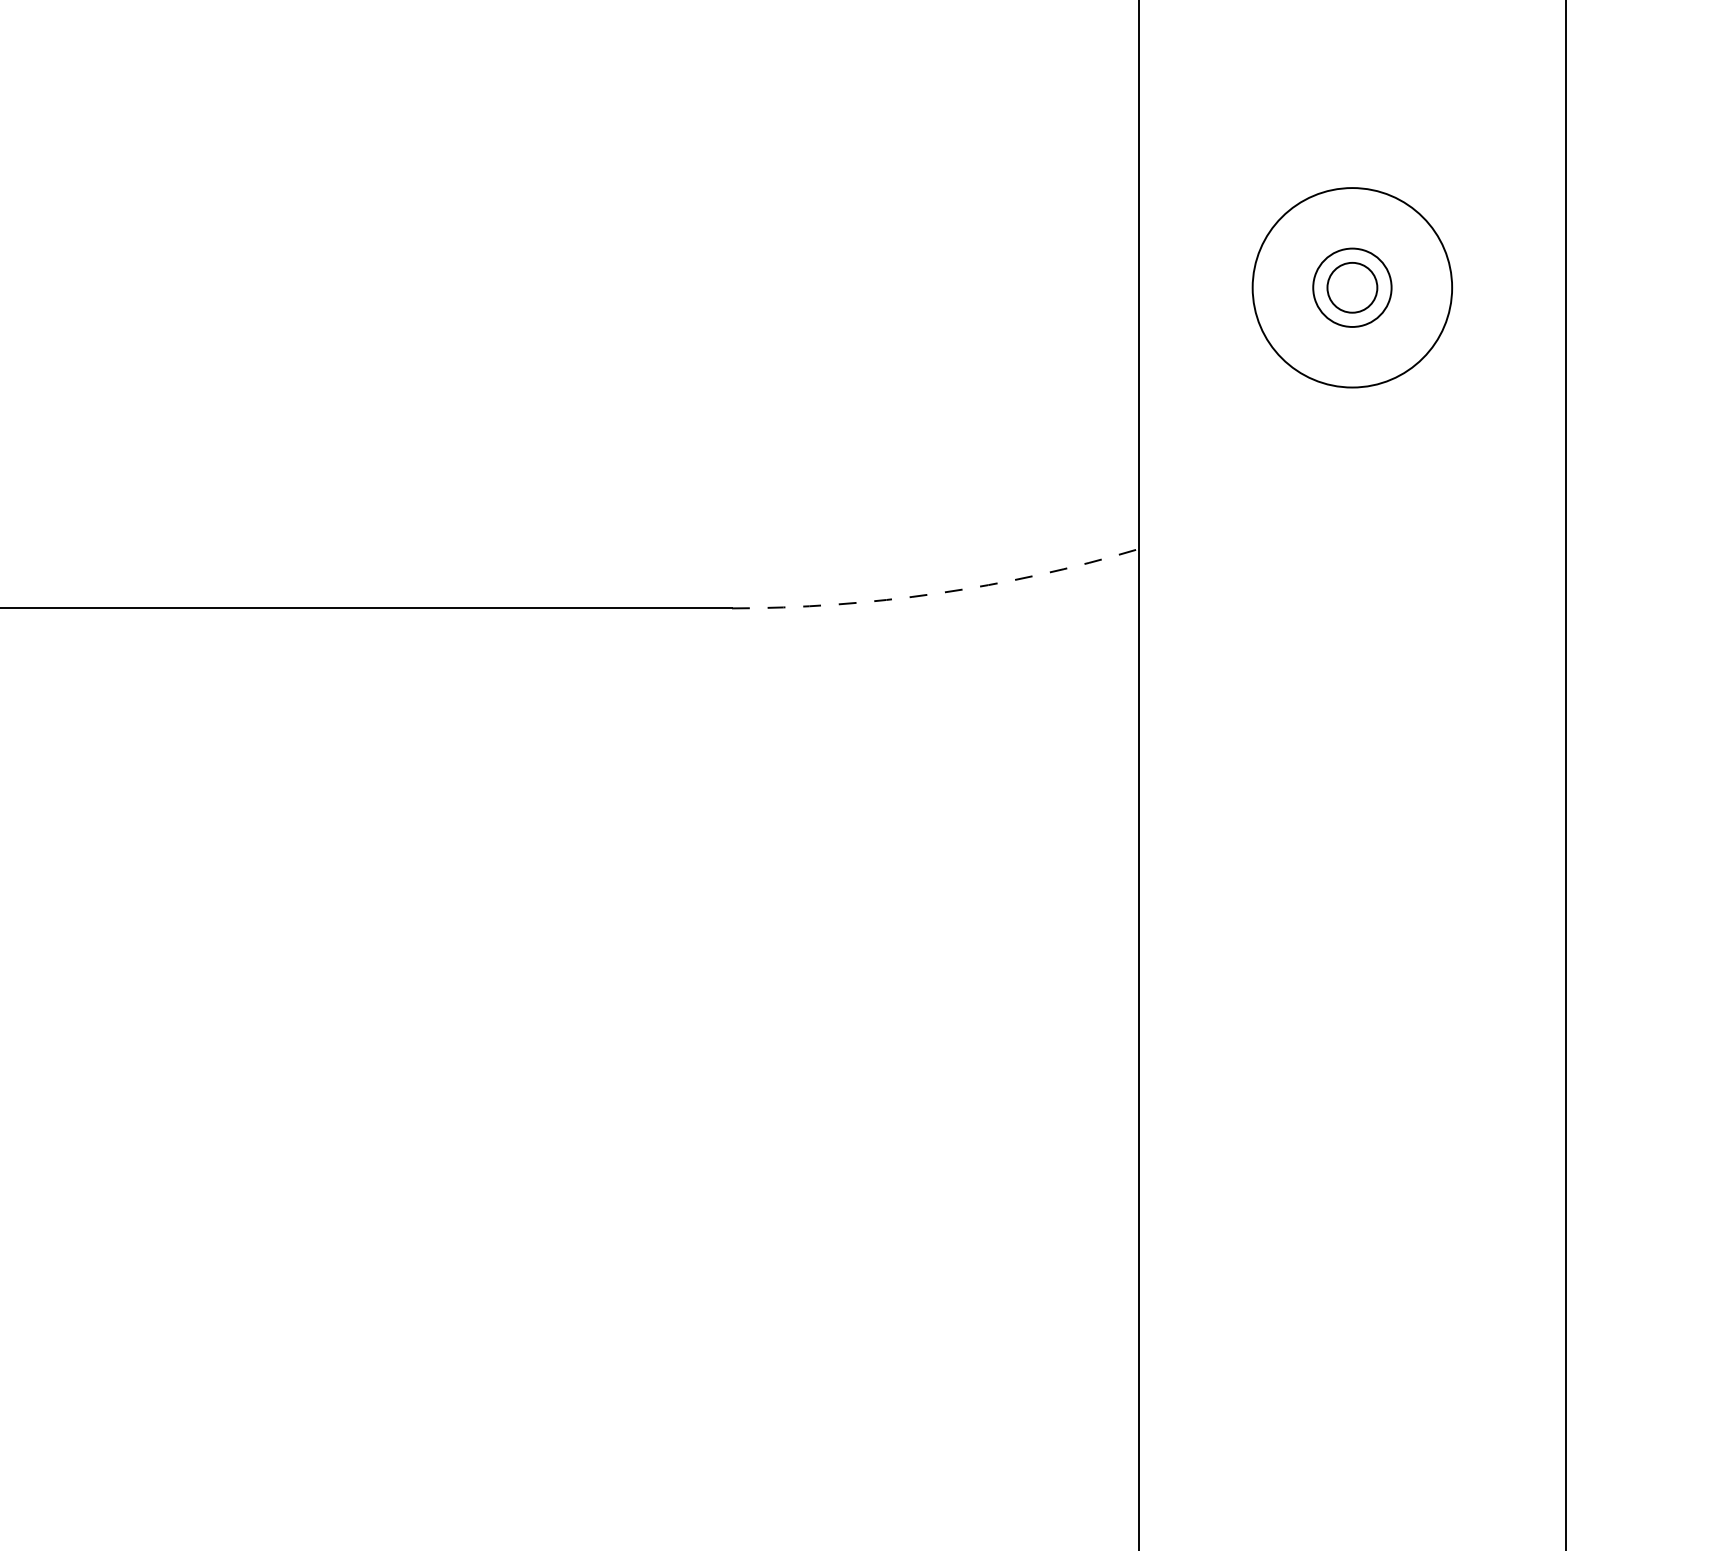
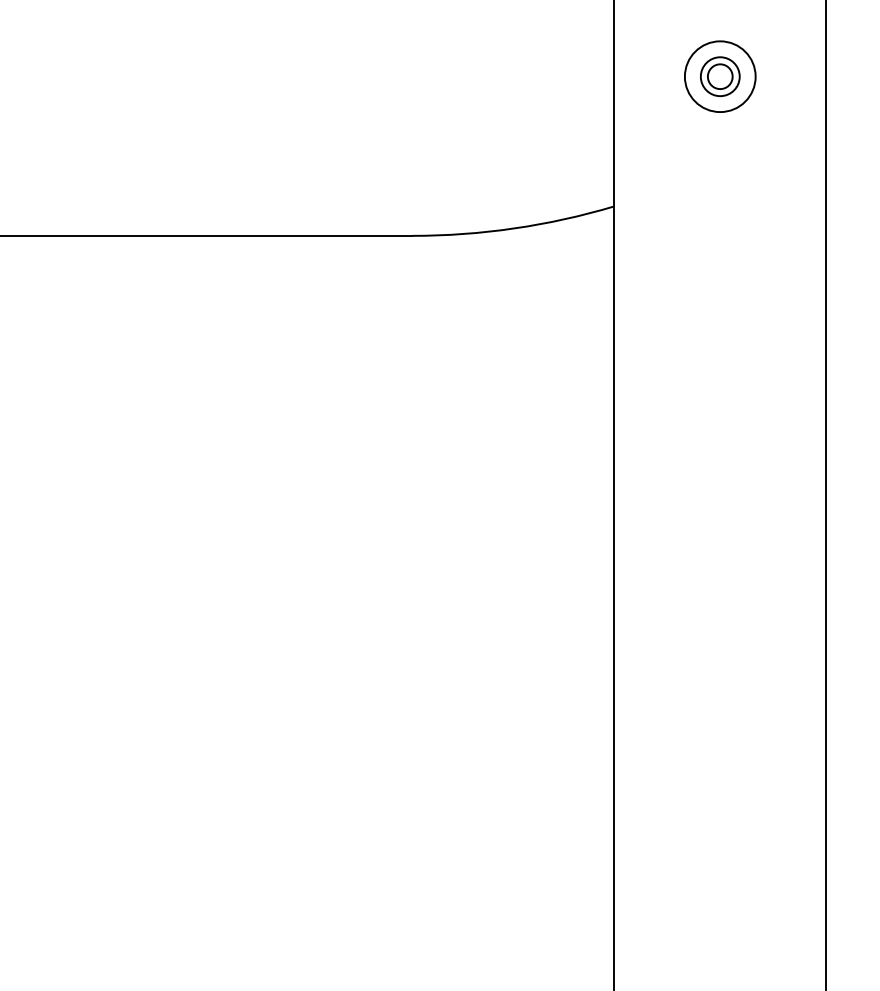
circle: (1350, 287) -> (719, 76), size x0.71
arc: (937, 593) -> (514, 228), dashed -> solid

